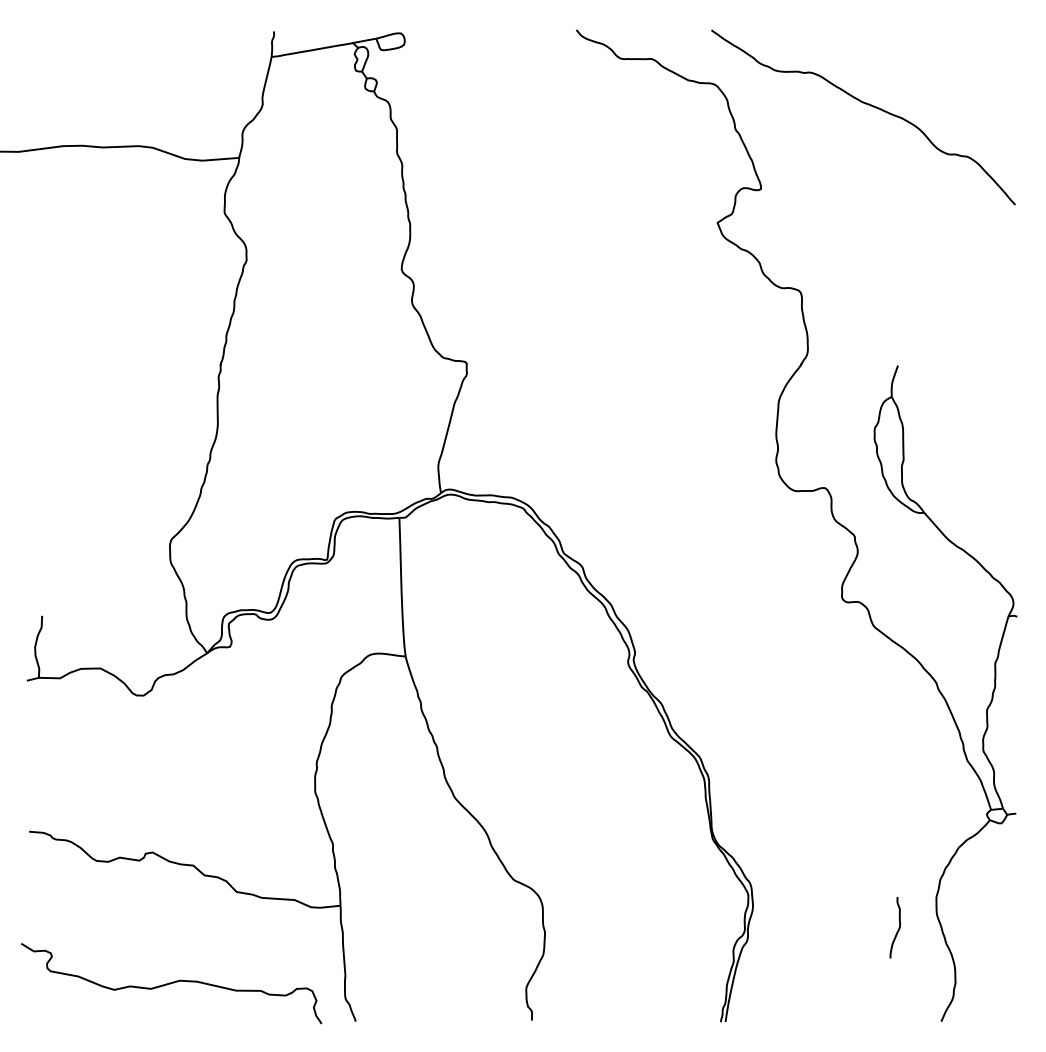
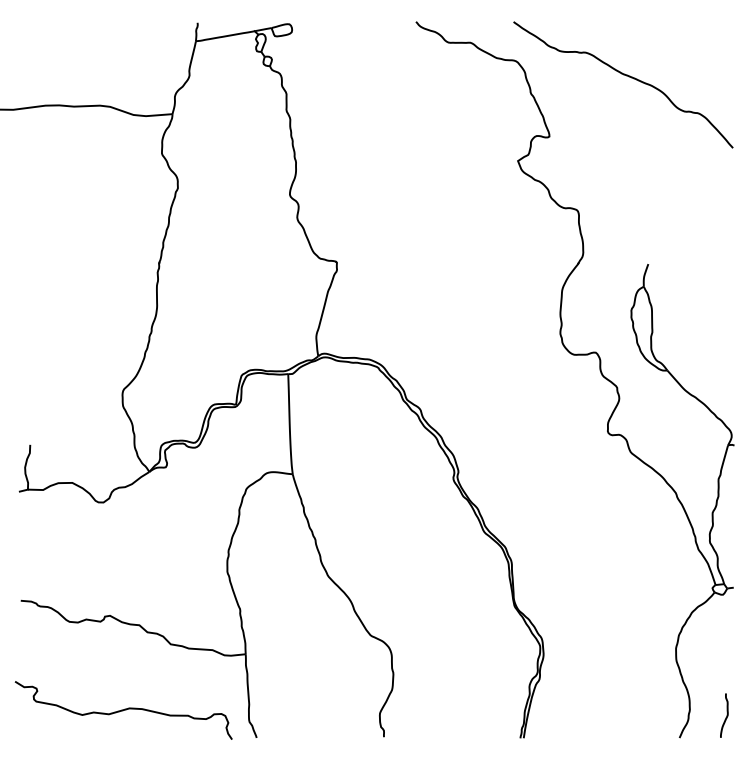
curve: (898, 927) -> (726, 715), moved

